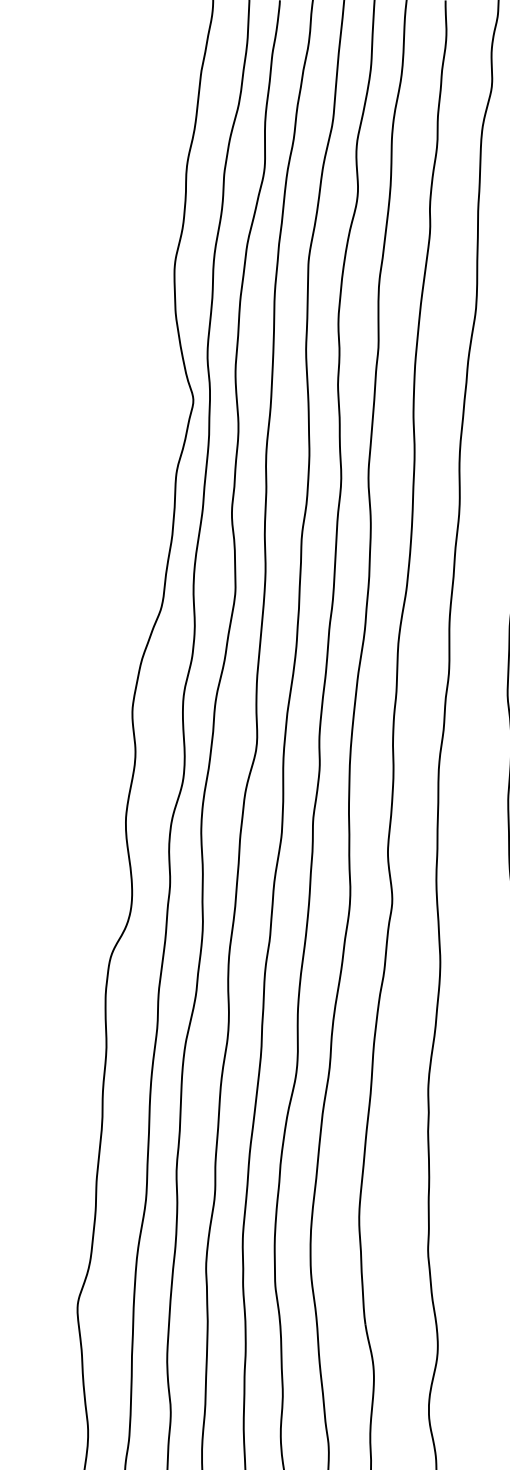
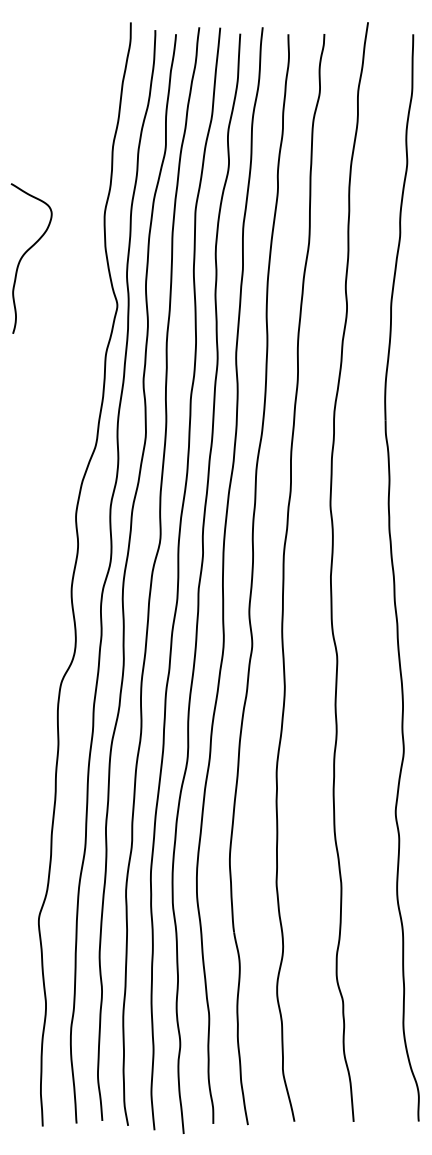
curve: (59, 323) -> (26, 253), added

